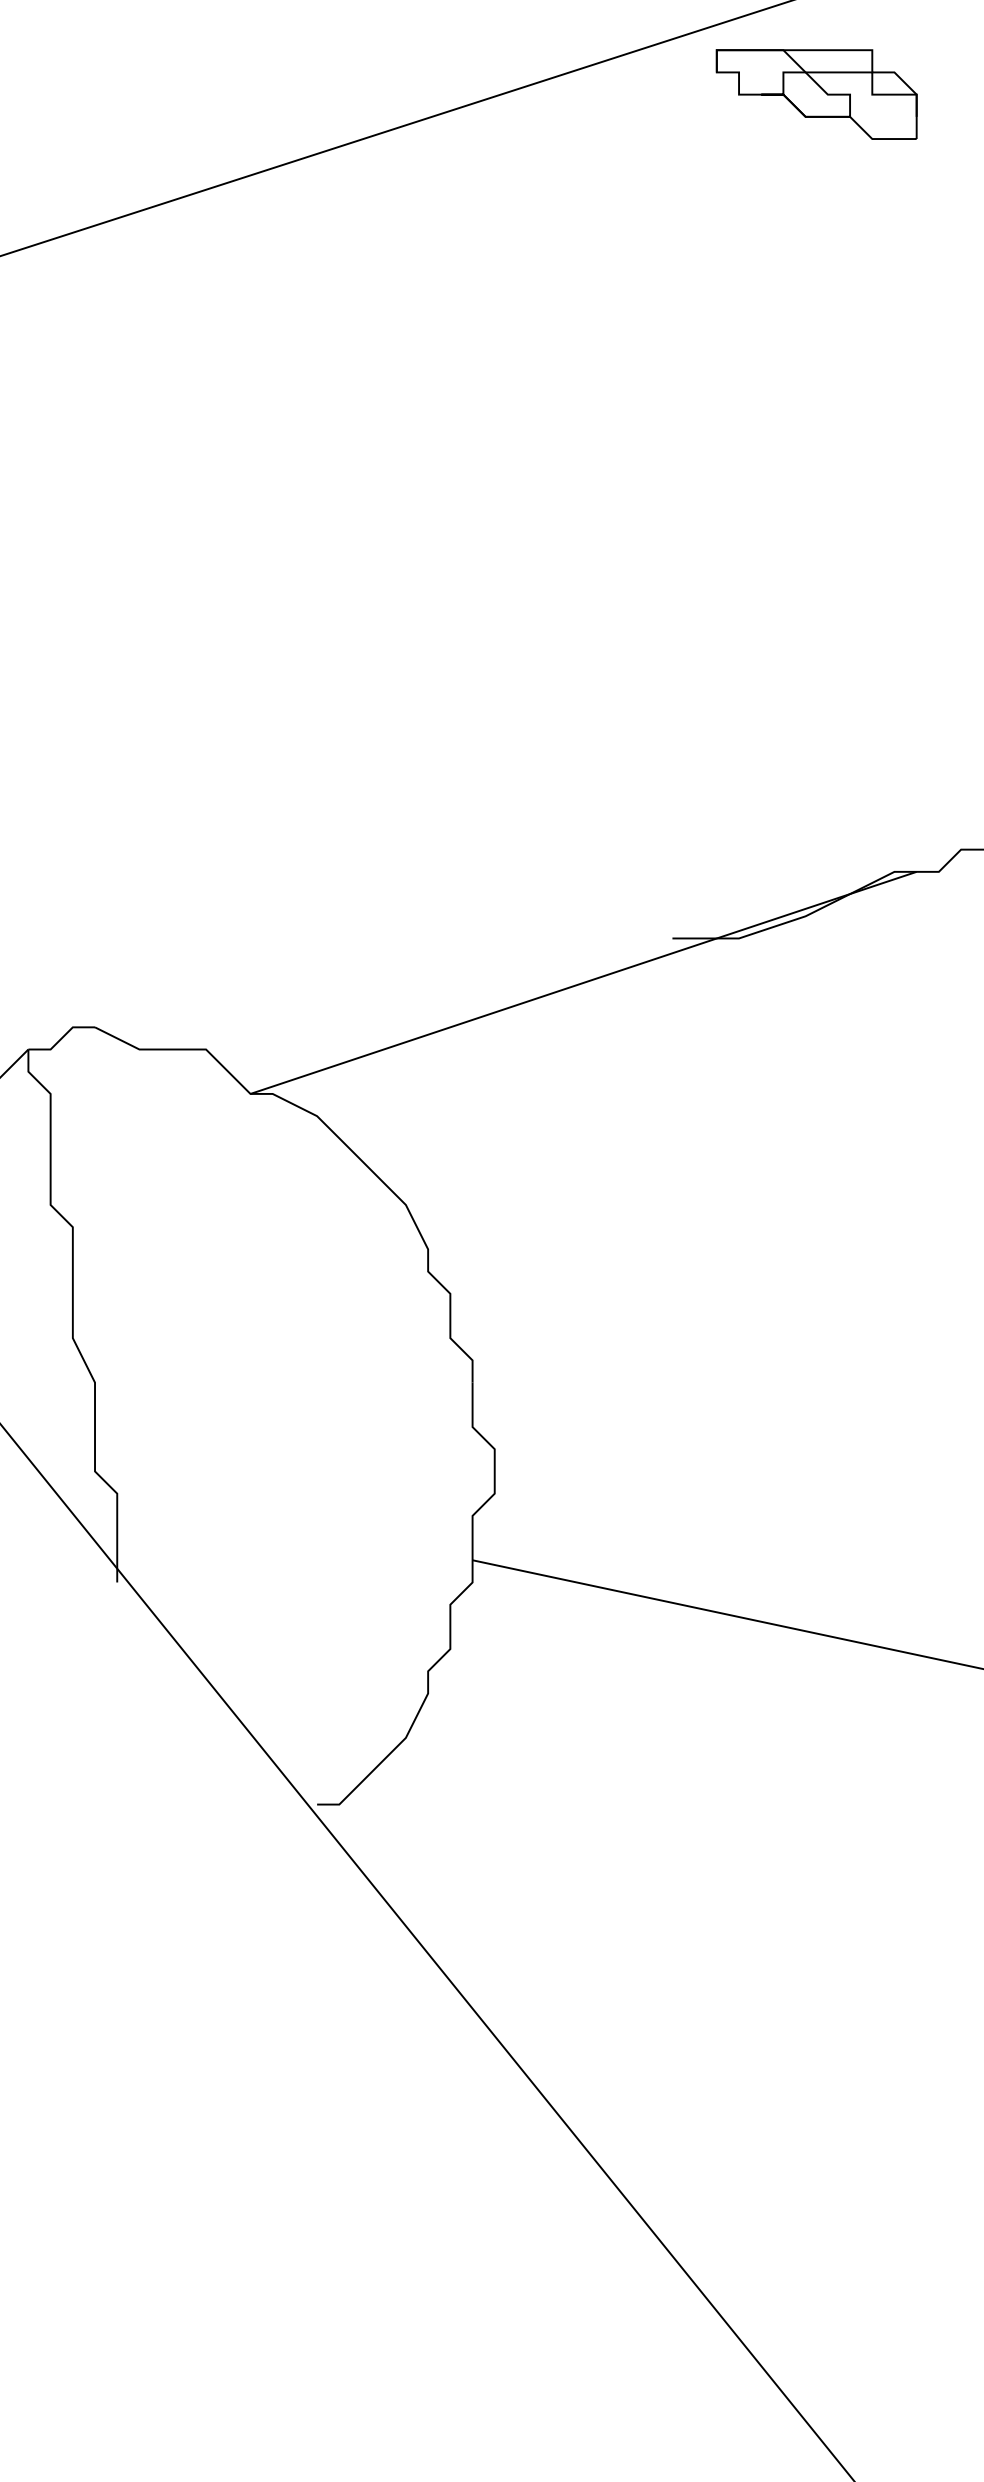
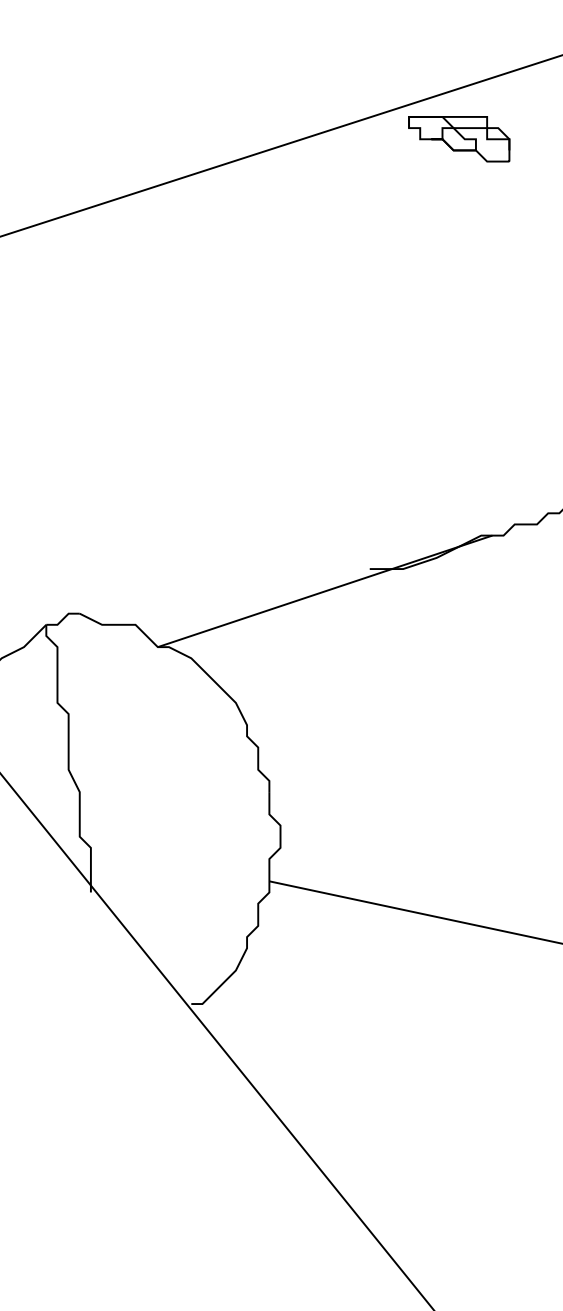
part: (817, 95) -> (459, 139), moved

